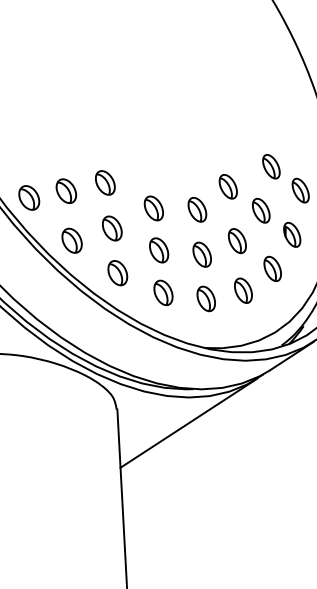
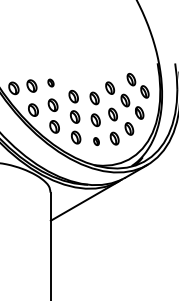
part: (104, 181) -> (50, 82), size x0.6
part: (206, 298) -> (96, 141), size x0.6

